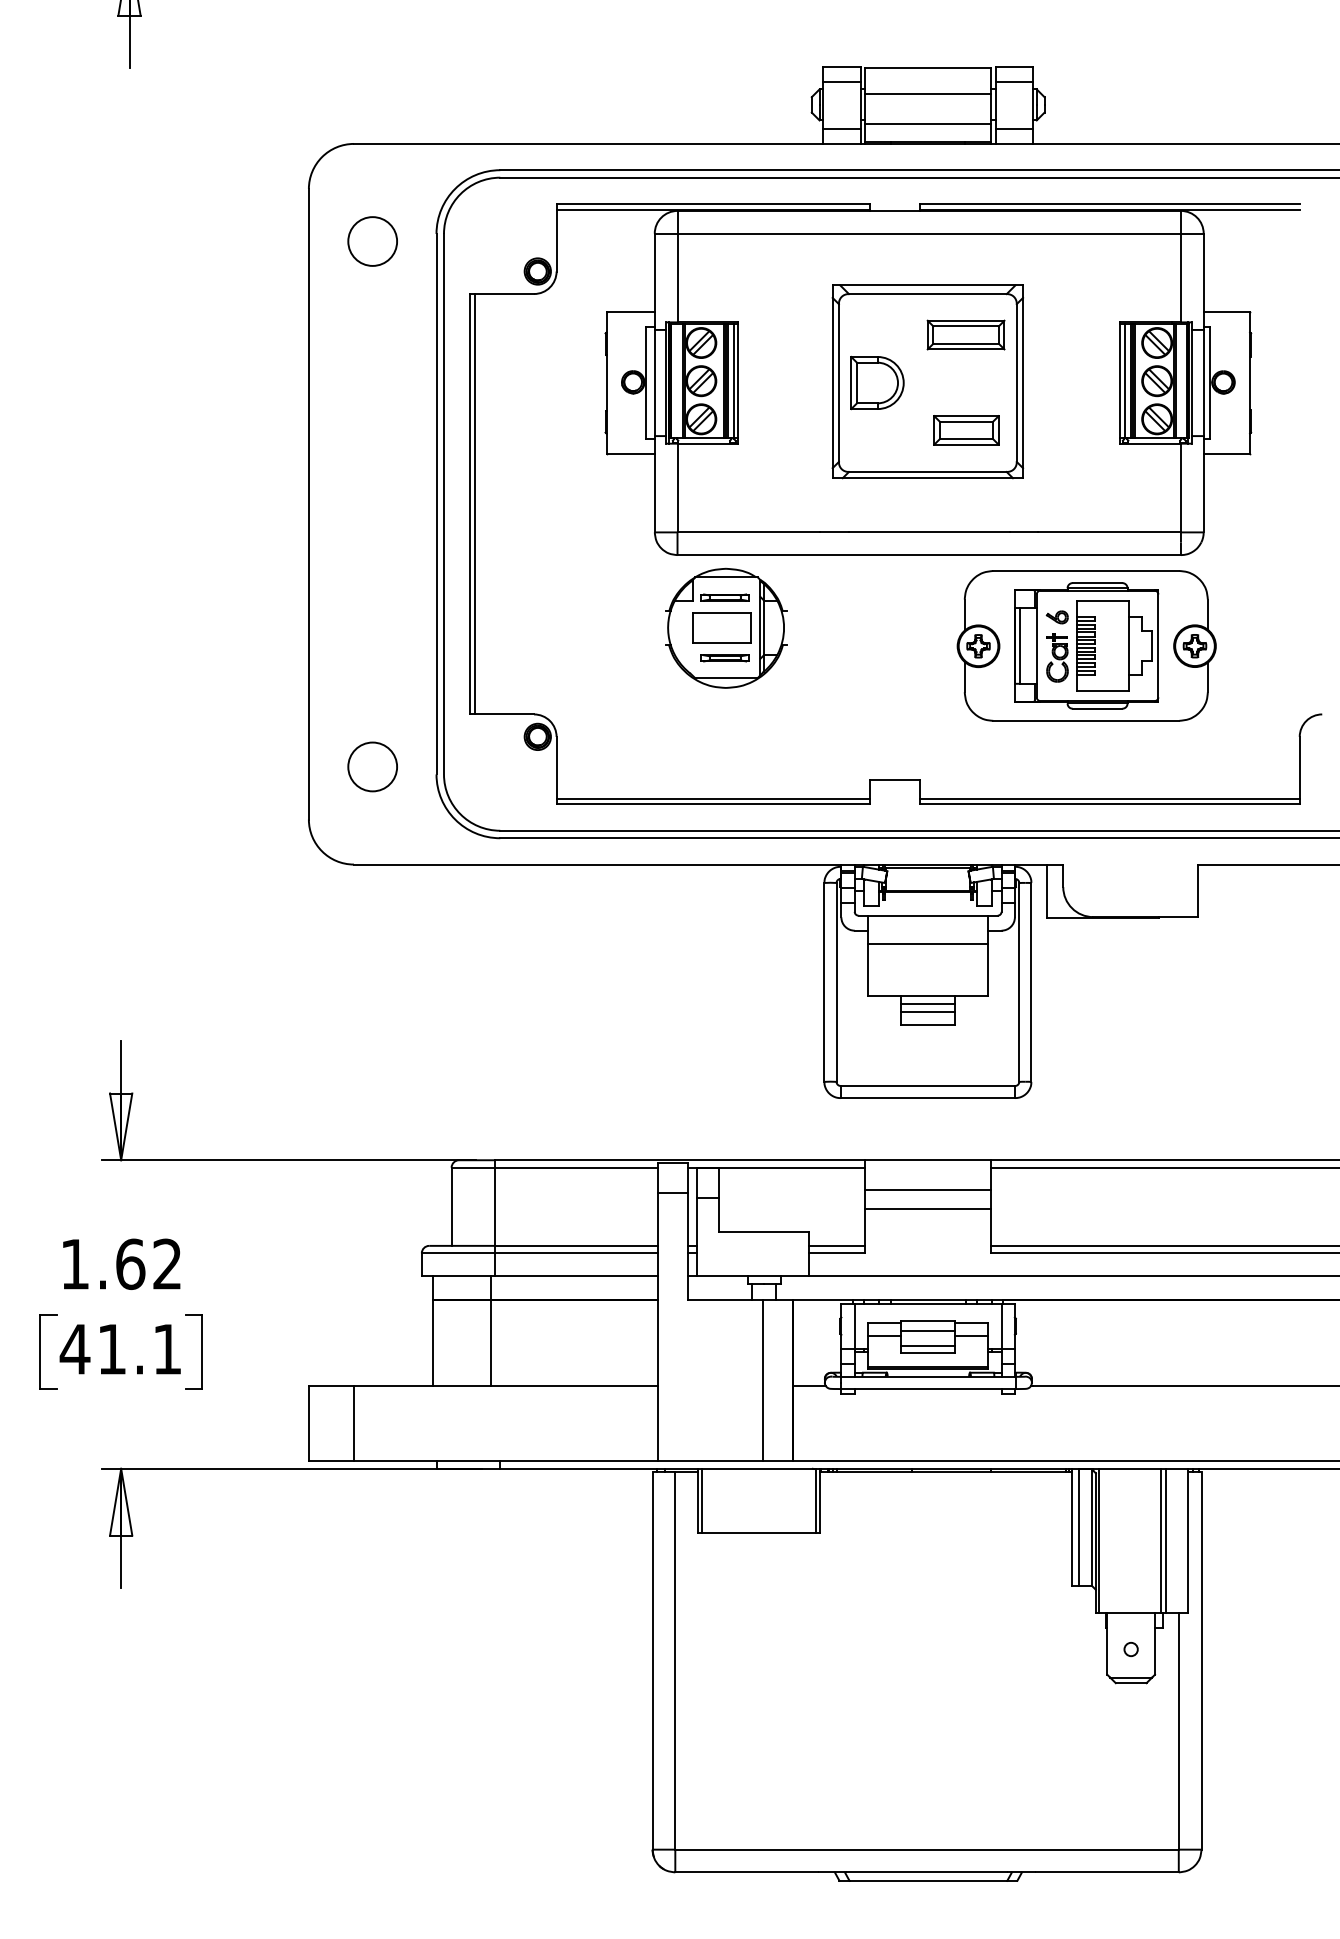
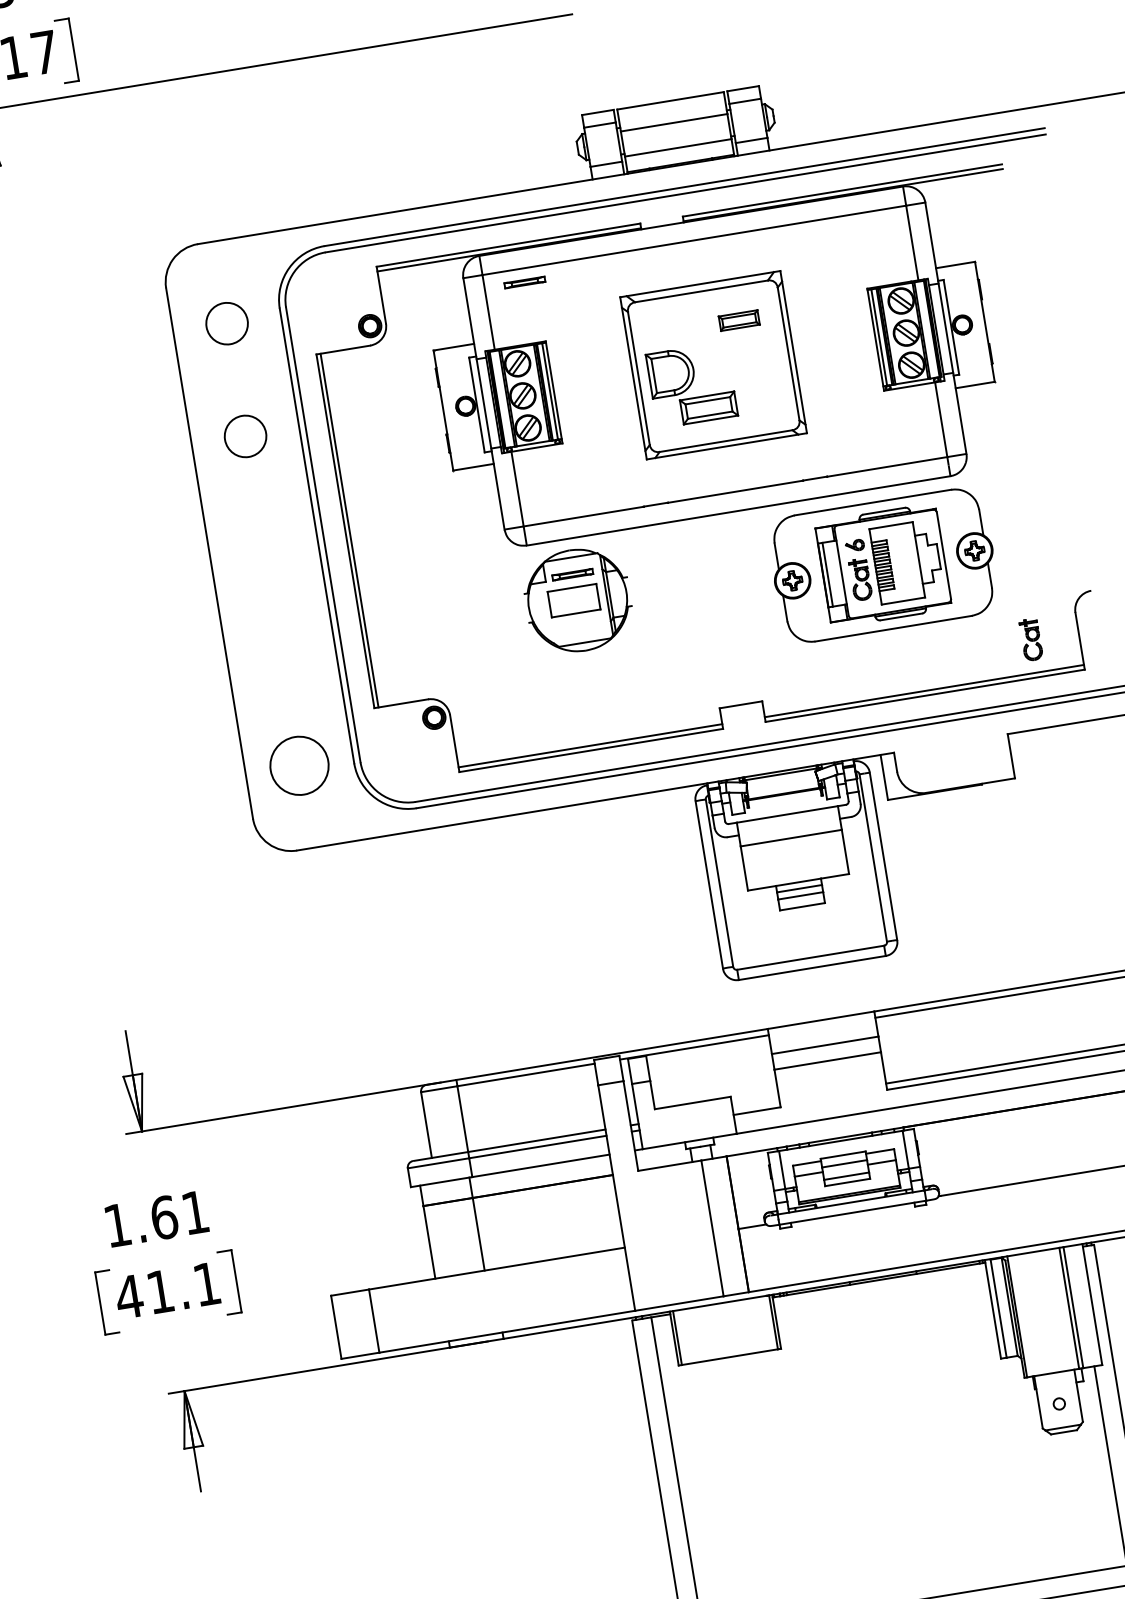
part: (965, 334) -> (738, 320), size x0.6
circle: (372, 375) -> (245, 436), added
part: (966, 430) -> (709, 408), moved
part: (724, 658) -> (524, 282), moved
part: (1243, 759) -> (1031, 639), added
circle: (372, 766) -> (299, 765), size x1.4
line: (836, 1245) -> (755, 1104), removed
text: (166, 1263) -> (194, 1212), 1.62 -> 1.61

